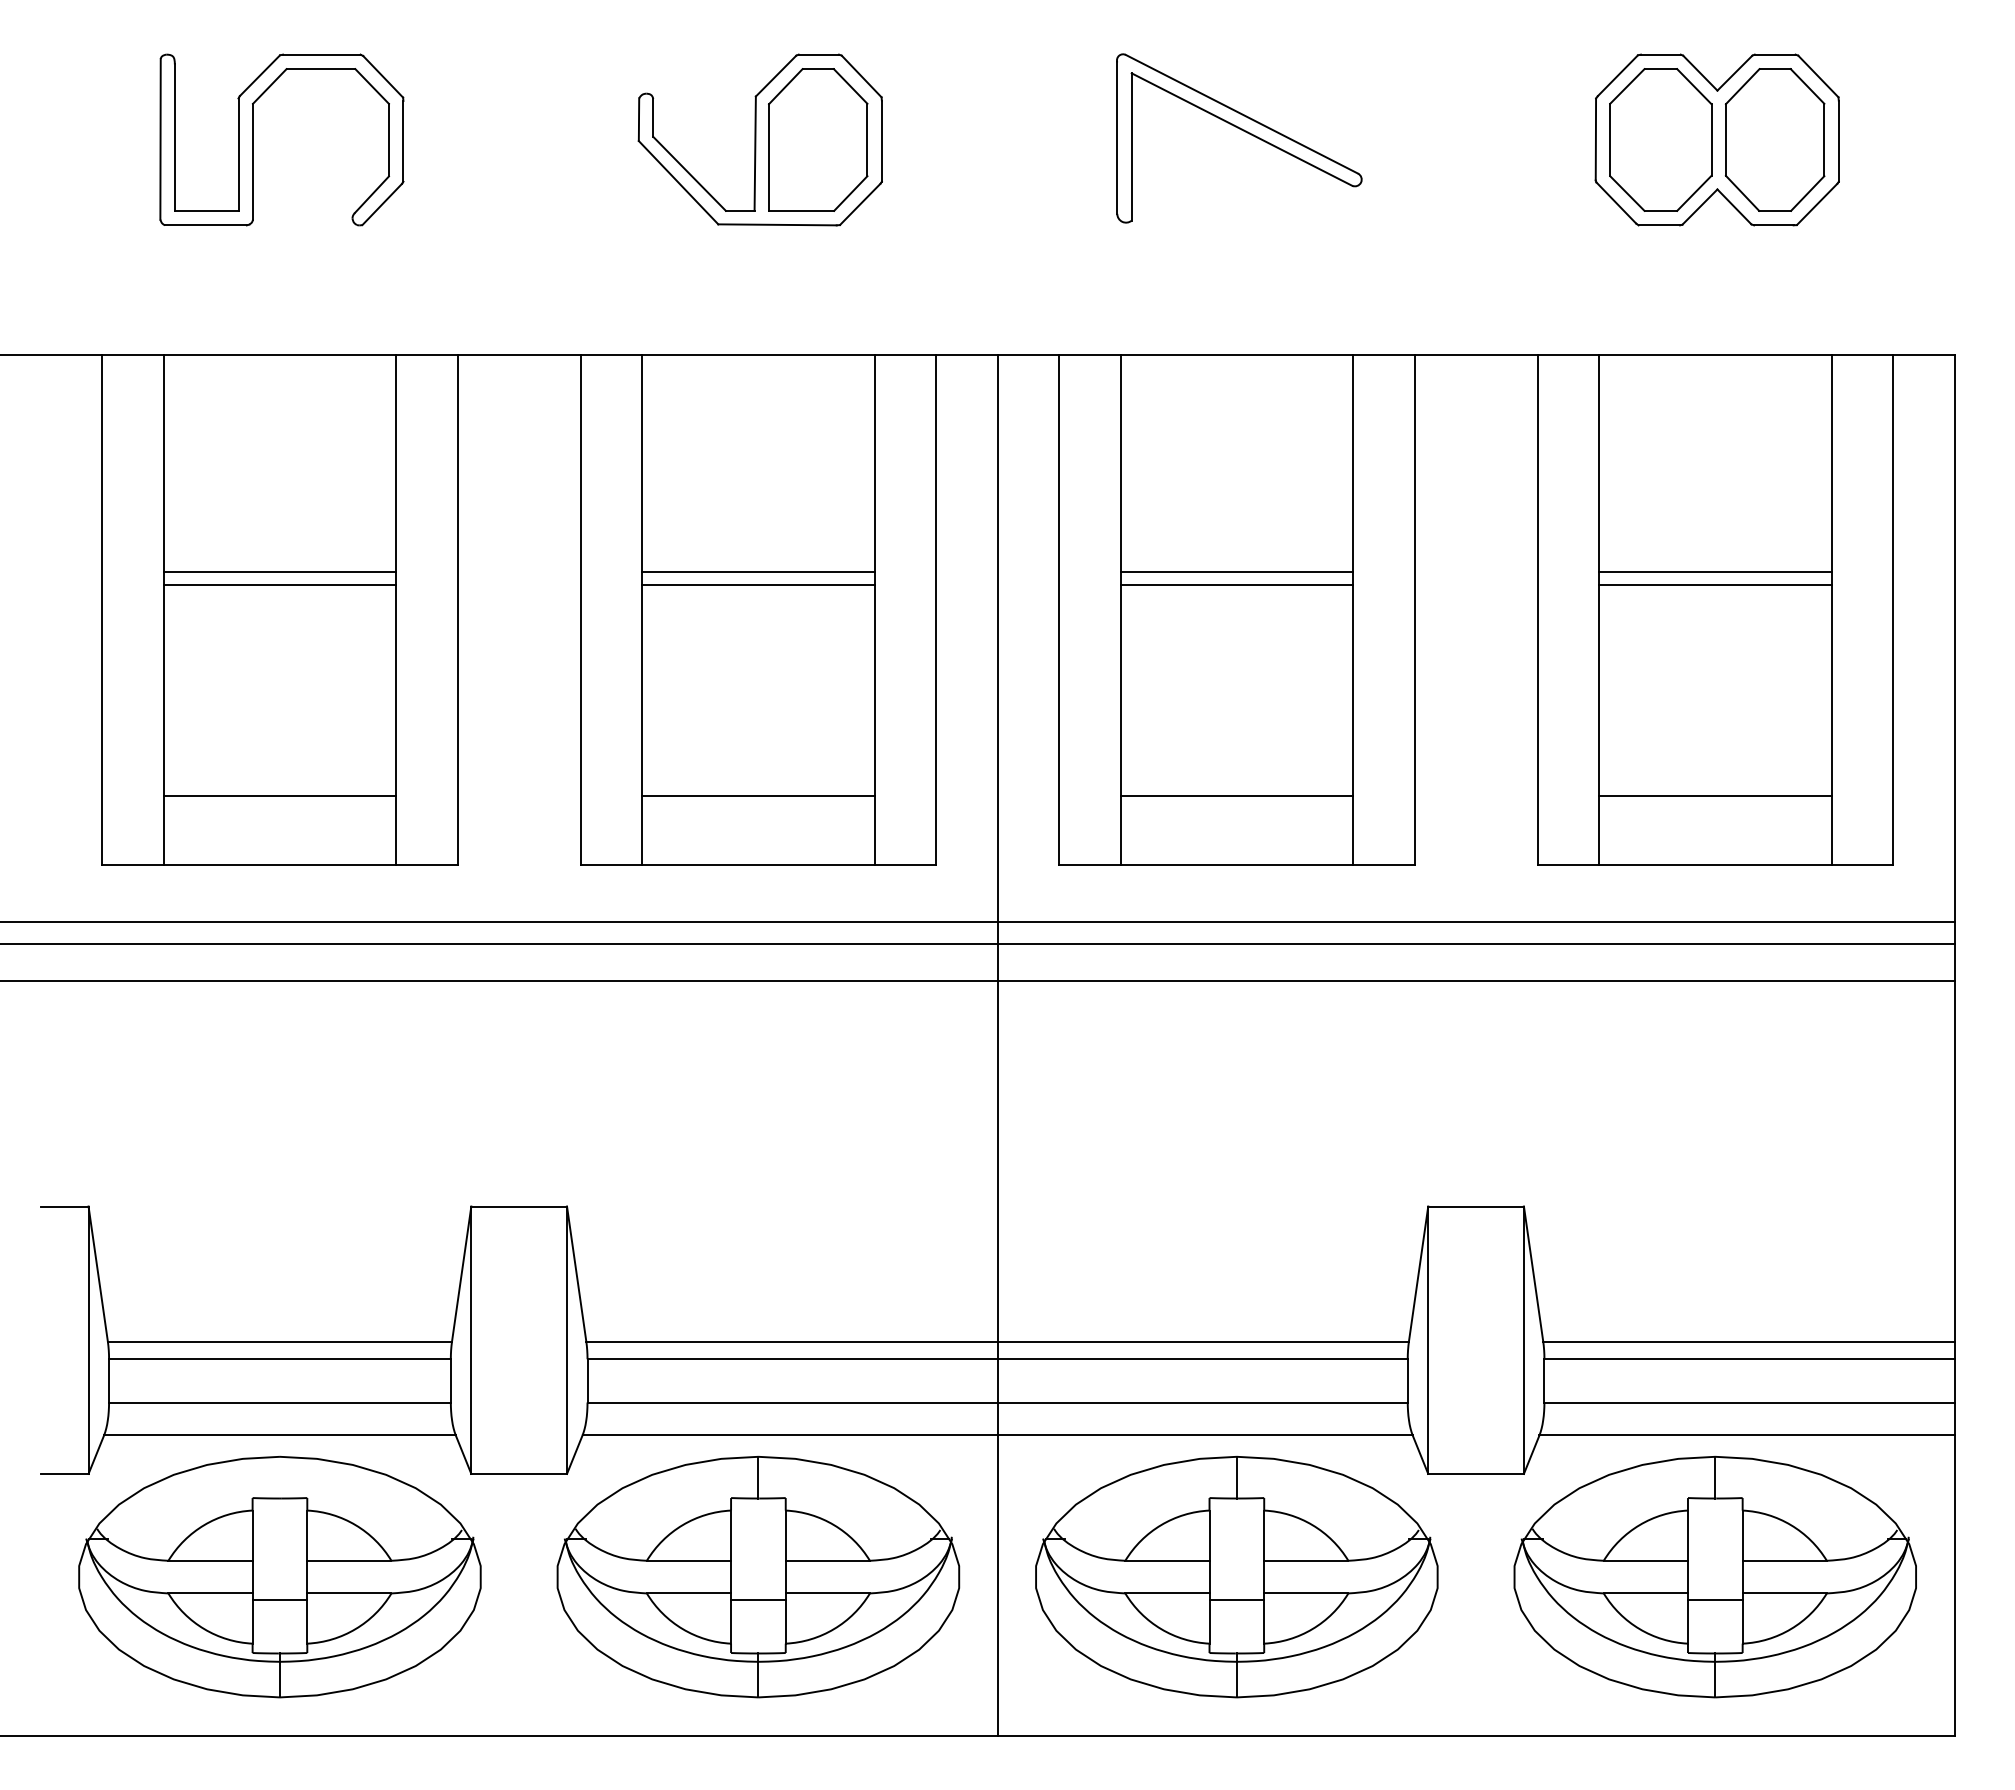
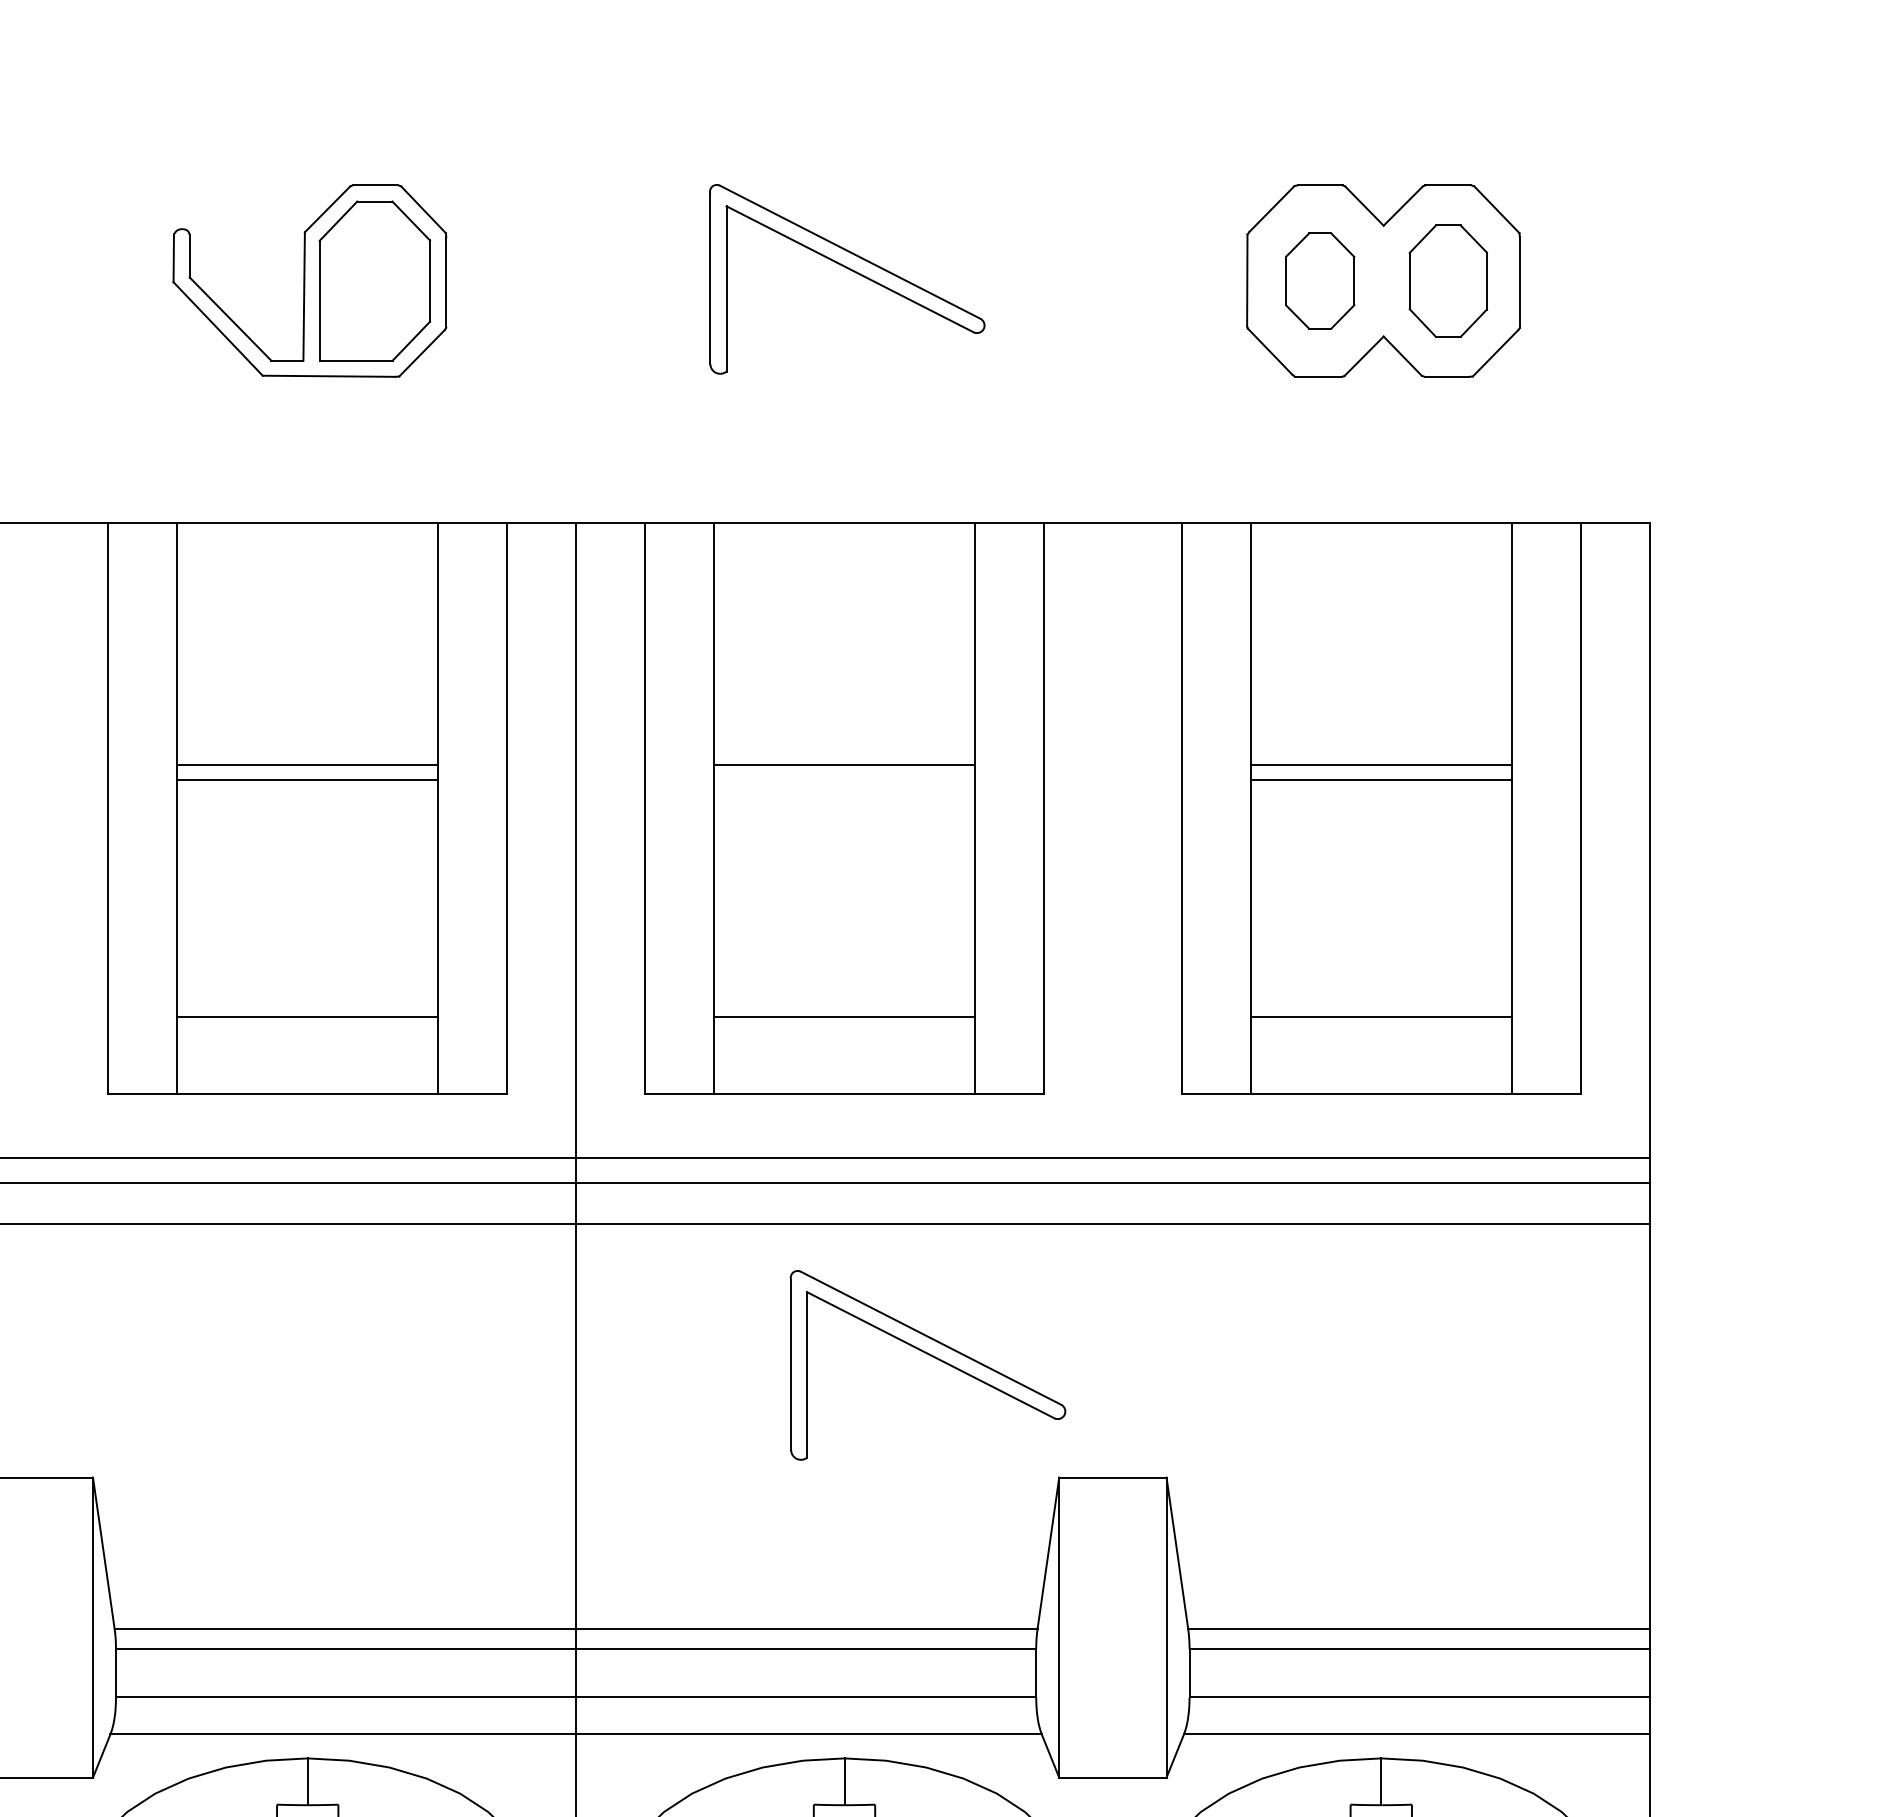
part: (1660, 139) -> (1319, 280), size x0.6
part: (1774, 139) -> (1447, 280), size x0.7
line: (1236, 584) -> (844, 779), removed
part: (1315, 1099) -> (932, 1357), added

